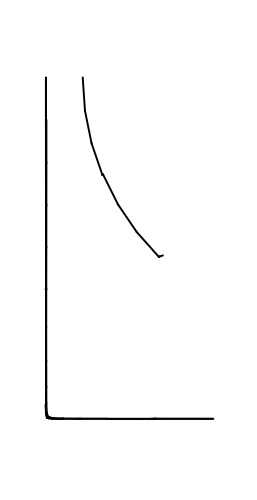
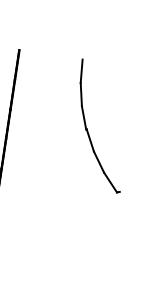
part: (104, 174) -> (87, 129), moved

